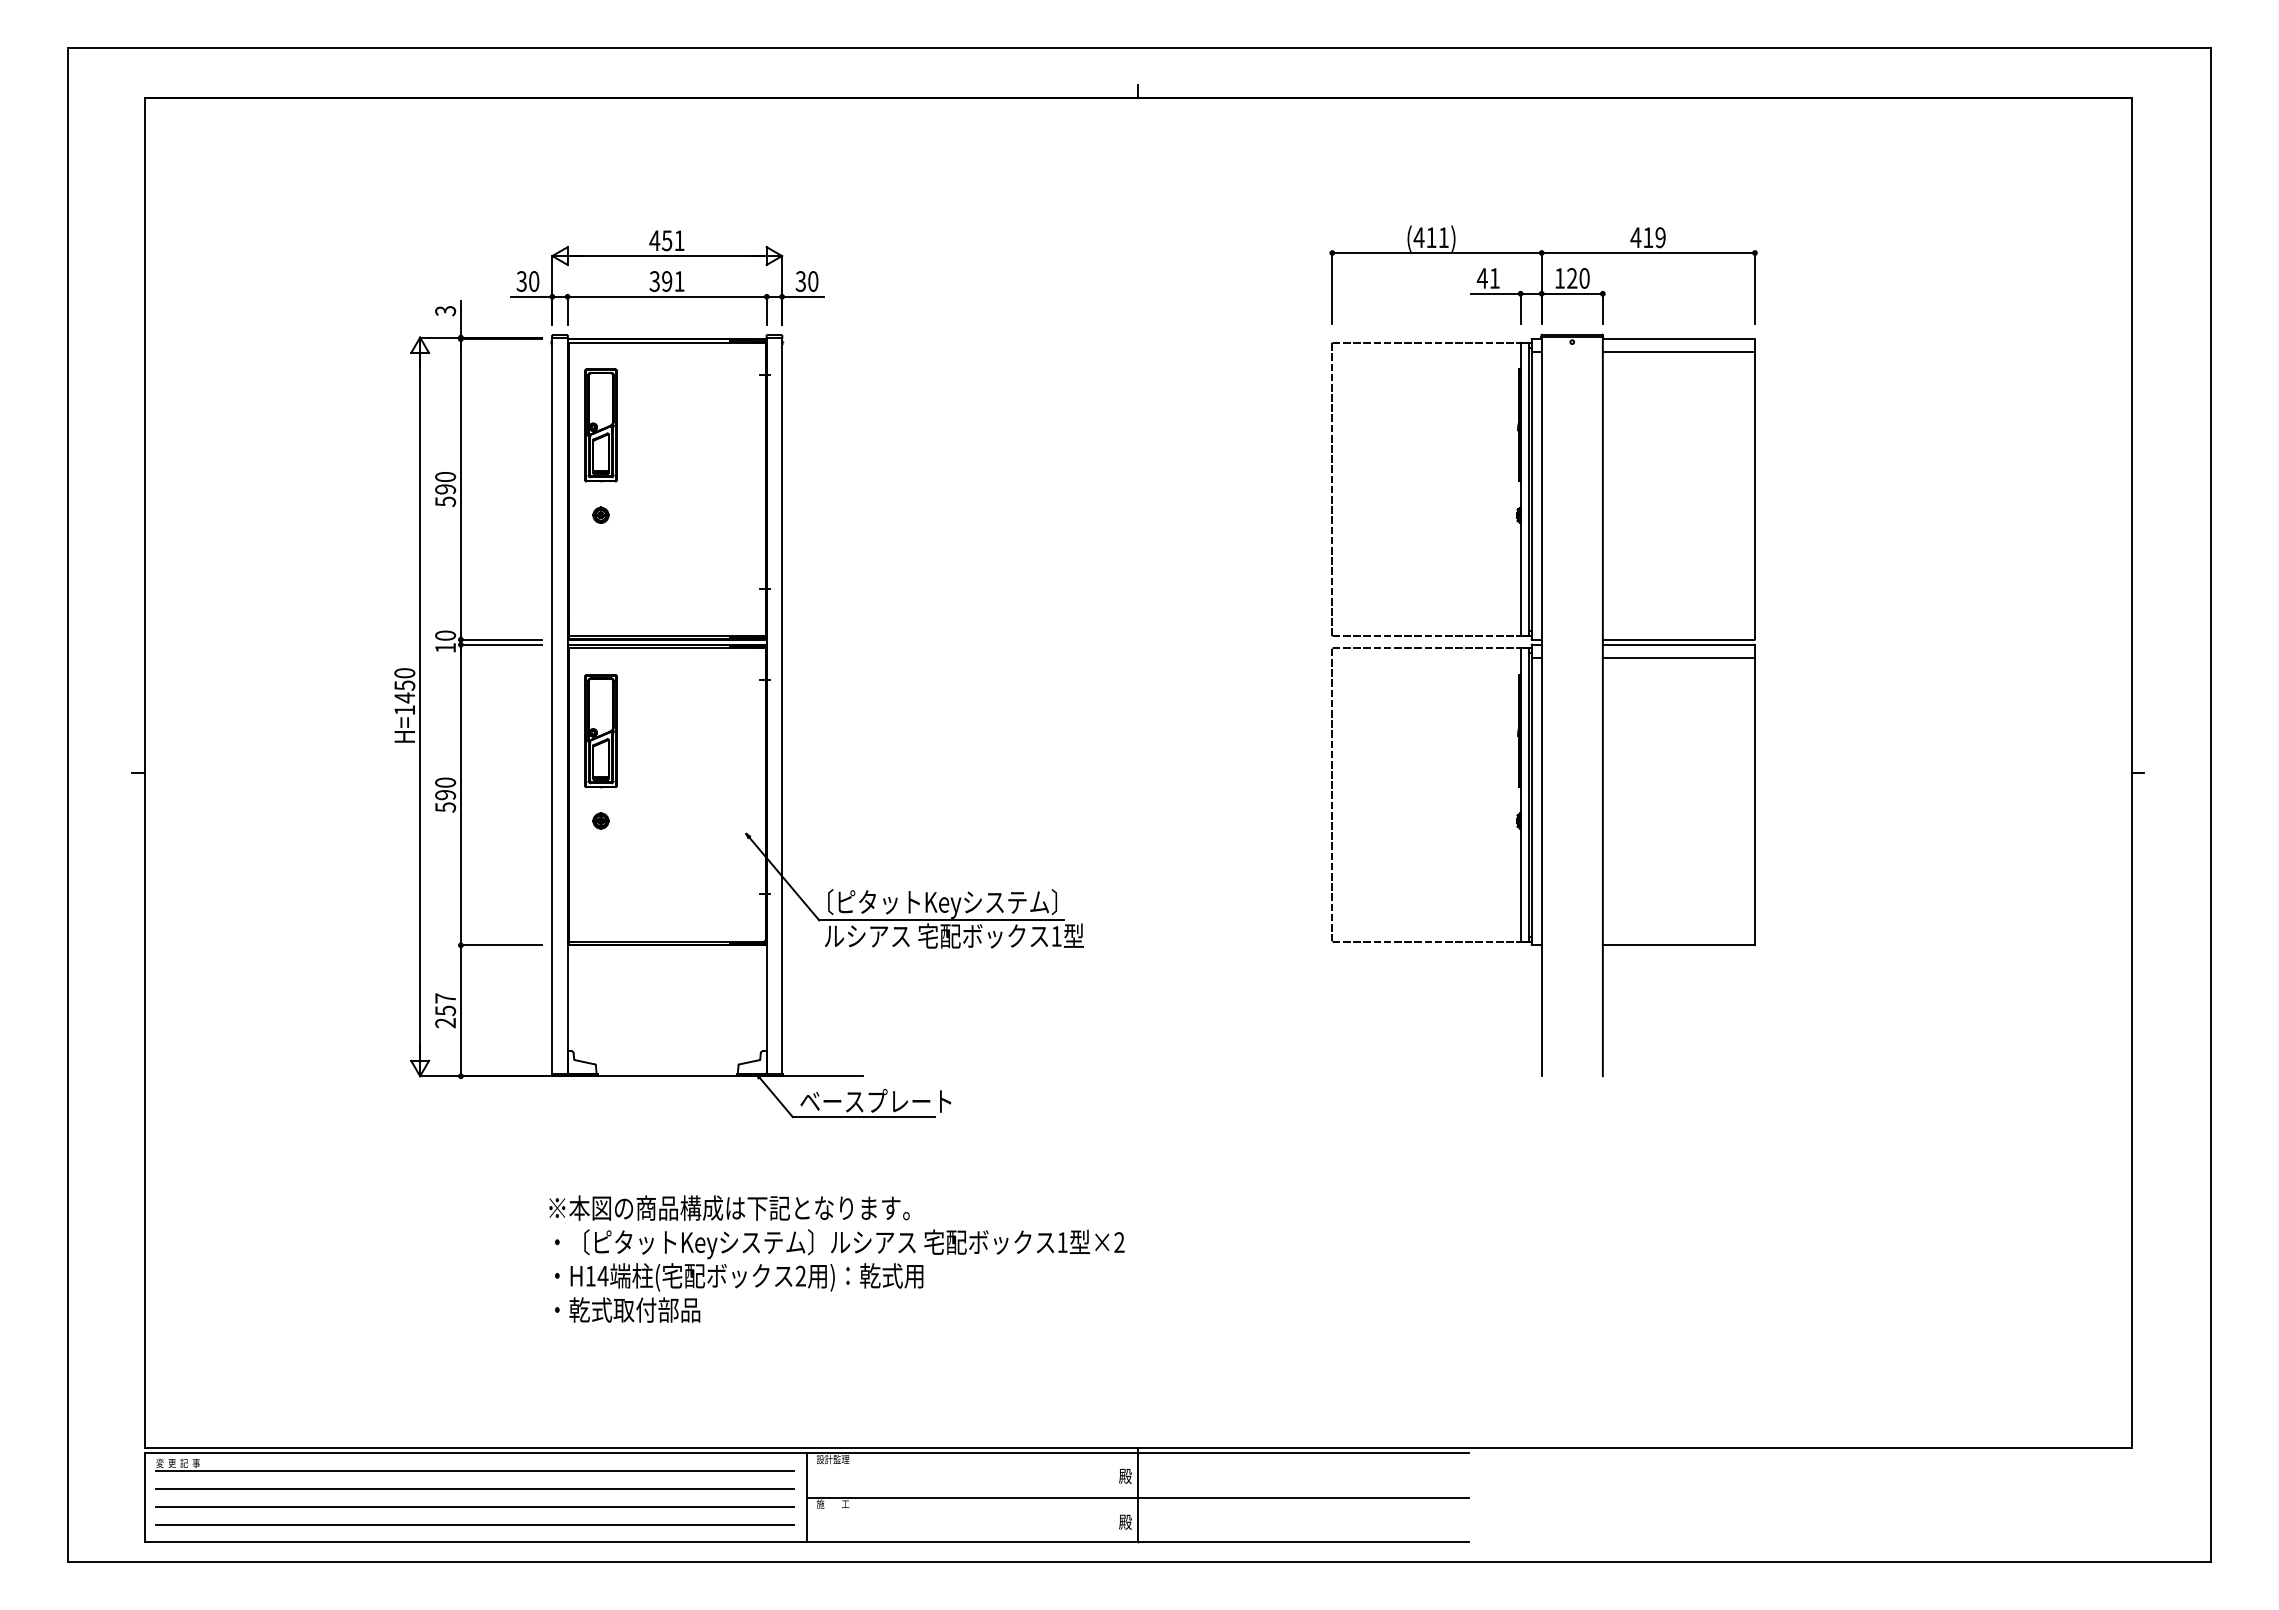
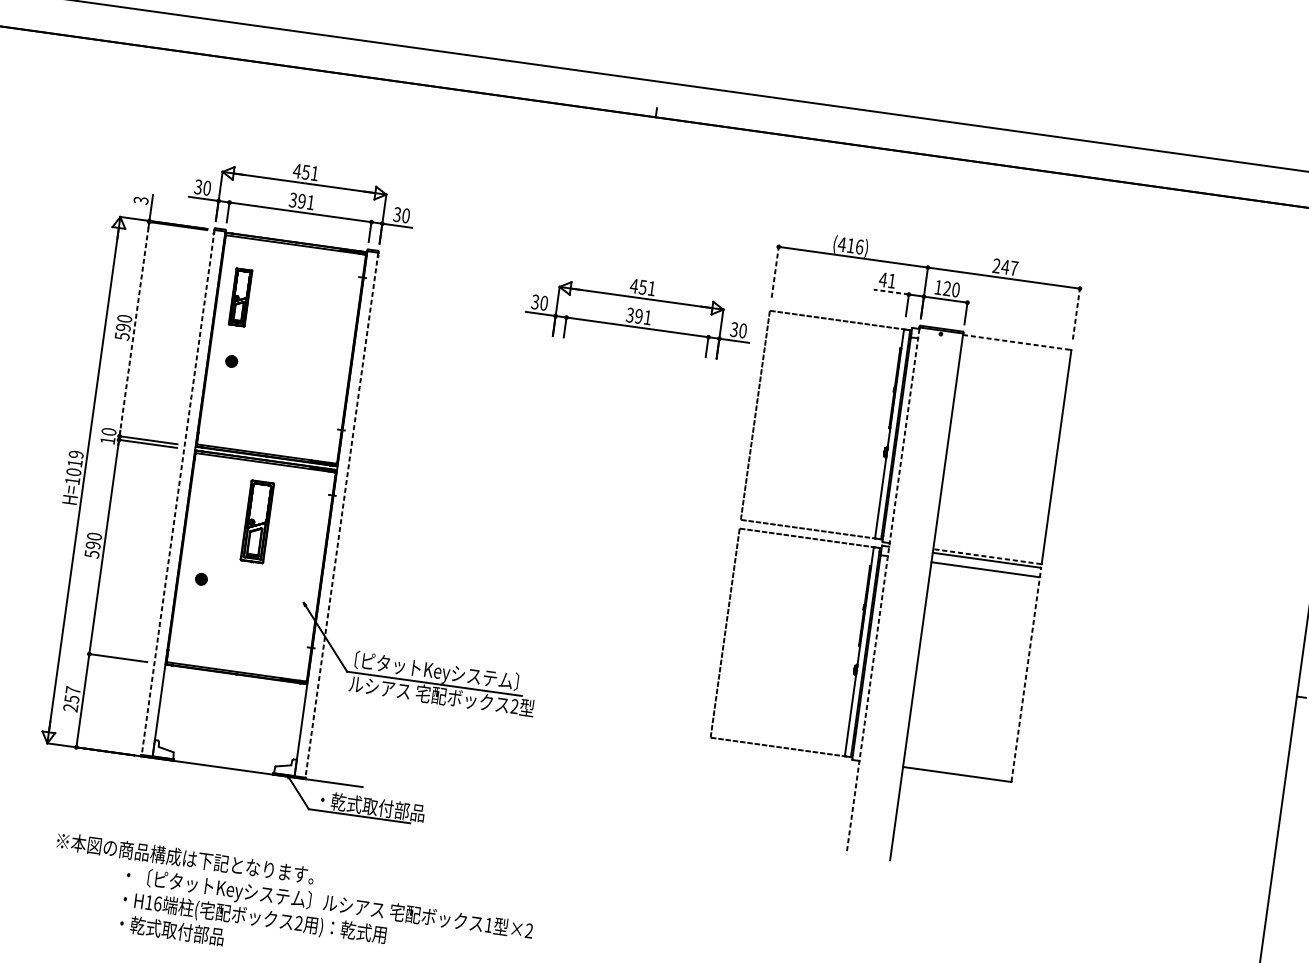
text: (1443, 237) -> (859, 246), (411) -> (416)
text: (1647, 237) -> (1004, 267), 419 -> 247
line: (1332, 288) -> (775, 272), solid -> dashed
line: (1754, 288) -> (1076, 313), solid -> dashed
line: (1495, 293) -> (891, 291), solid -> dashed
line: (1678, 339) -> (1016, 342), solid -> dashed
line: (1678, 352) -> (1015, 352), removed
part: (1153, 371) -> (639, 313), added
part: (600, 425) -> (240, 297), size x0.7
line: (460, 488) -> (134, 328), solid -> dashed
line: (1678, 639) -> (987, 556), solid -> dashed
text: (404, 685) -> (74, 463), H=1450 -> H=1019
line: (552, 706) -> (178, 492), solid -> dashed
line: (782, 706) -> (342, 515), solid -> dashed
line: (1541, 707) -> (882, 591), solid -> dashed
part: (600, 731) -> (256, 522), moved
line: (1754, 795) -> (1025, 675), solid -> dashed
text: (1056, 936) -> (514, 706), 1 -> 2
text: (876, 1101) -> (370, 806), ベースプレート -> ・乾式取付部品
text: (729, 1207) -> (185, 857), moved
text: (602, 1275) -> (157, 903), H14 -> H16

